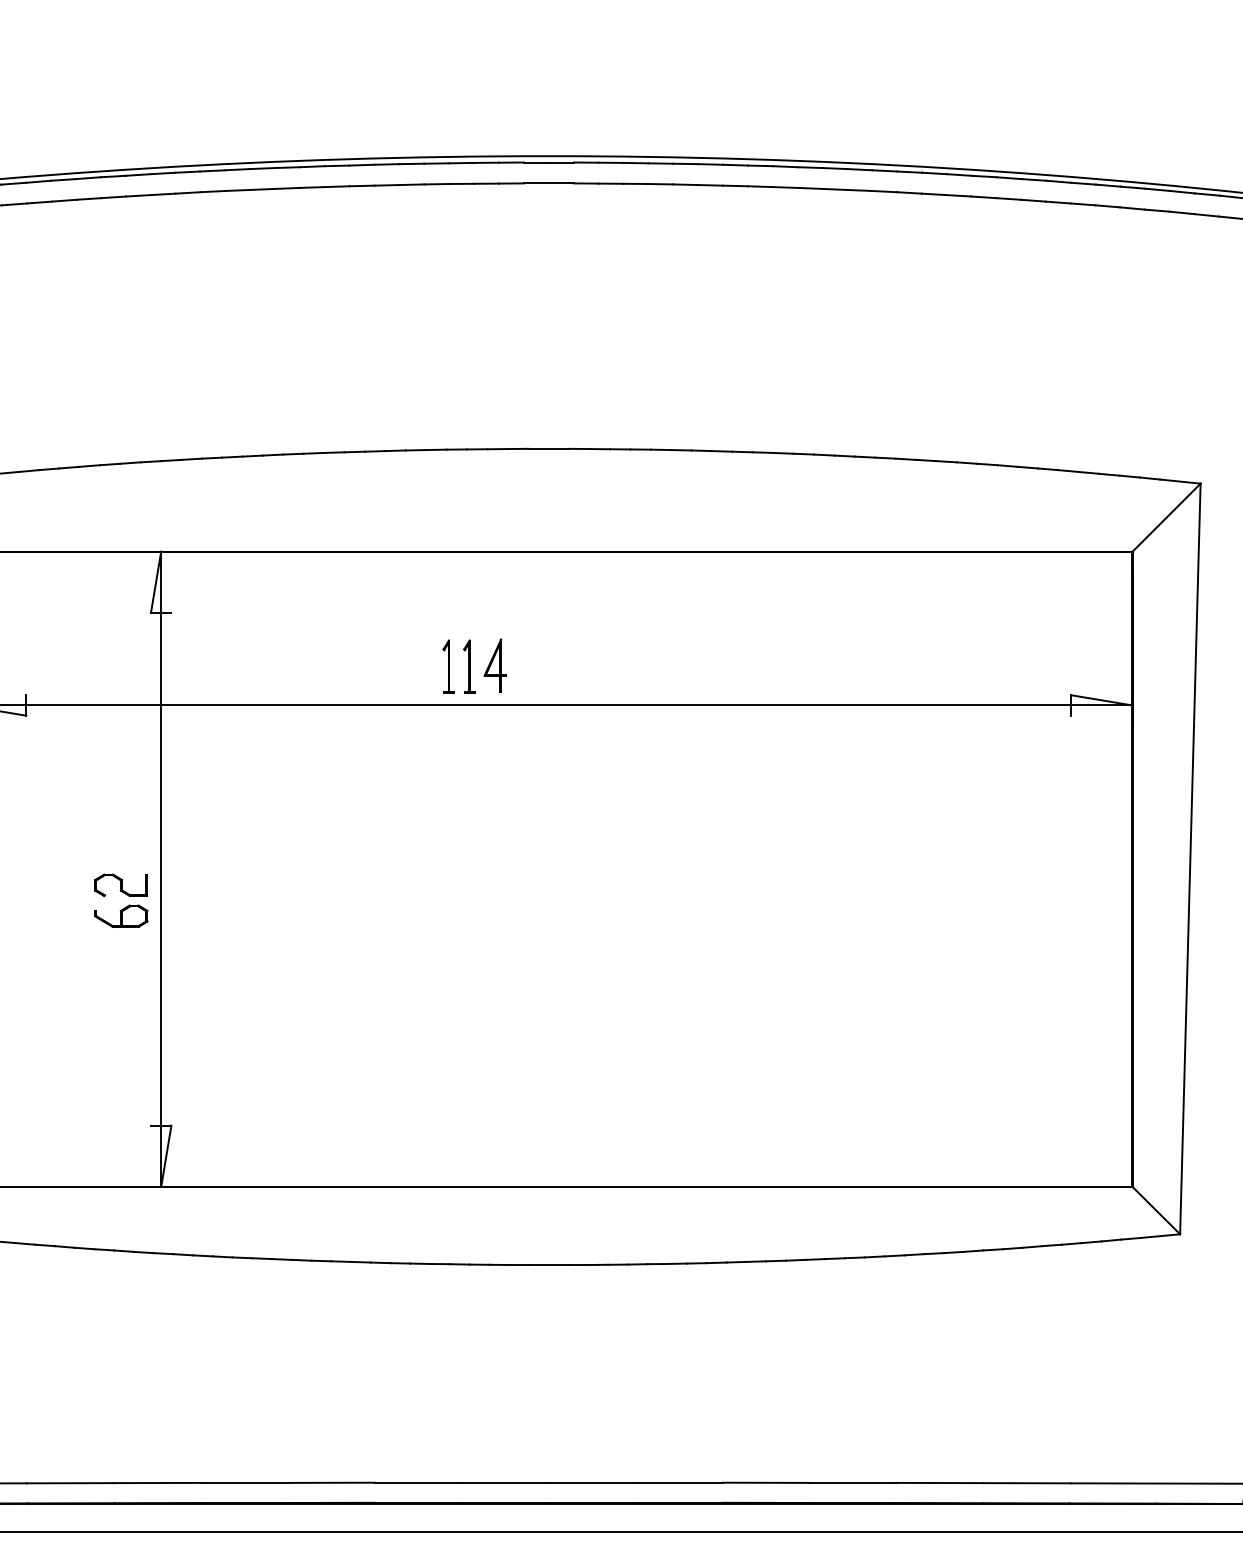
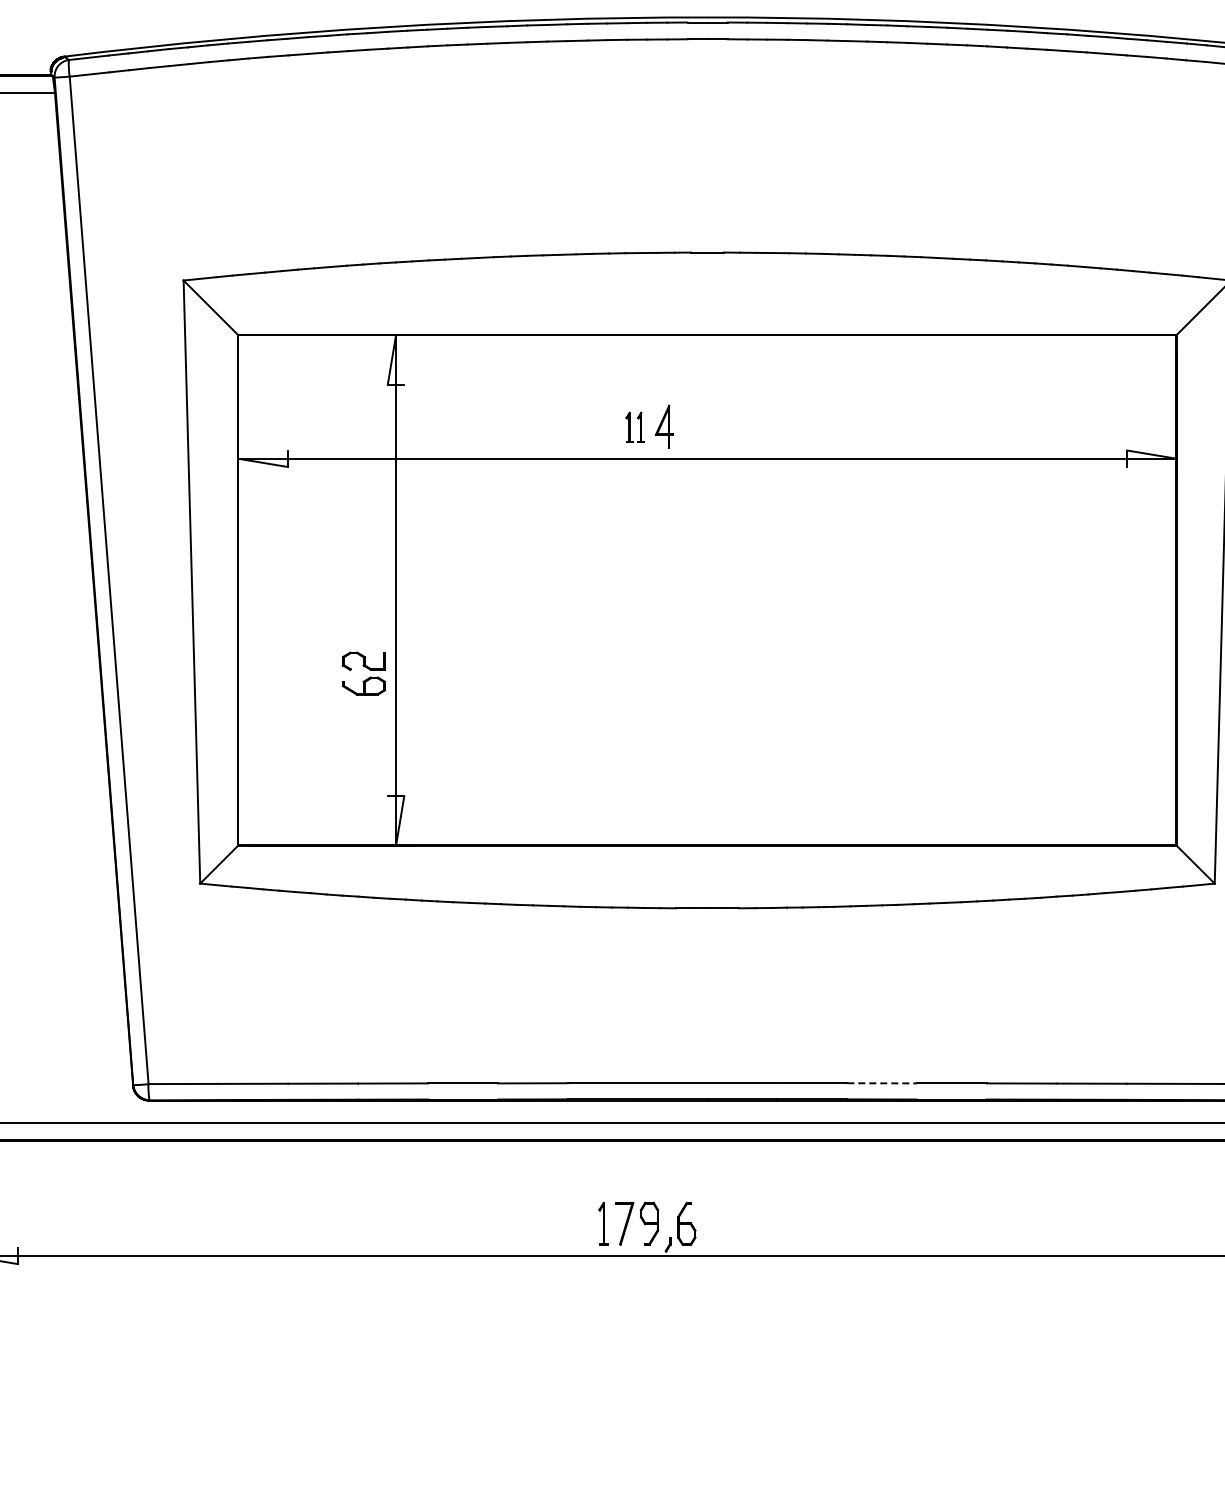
part: (457, 666) -> (634, 427), size x0.7
part: (121, 900) -> (364, 673), moved
line: (766, 1483) -> (882, 1083), solid -> dashed

